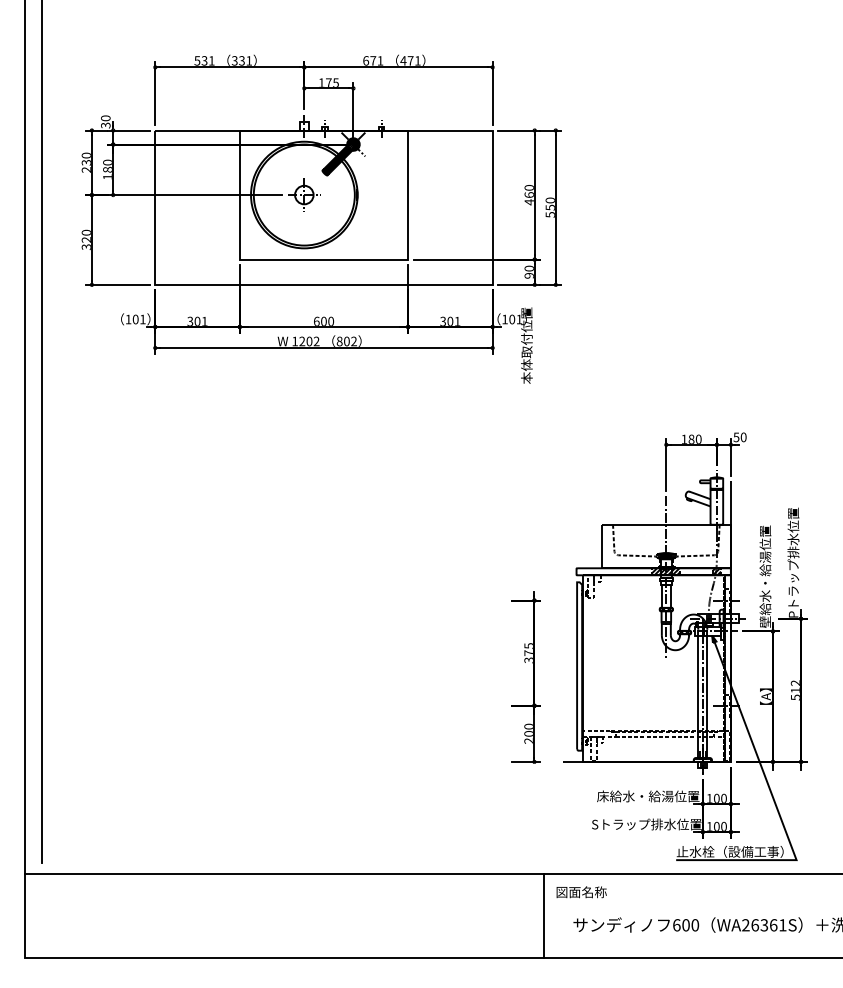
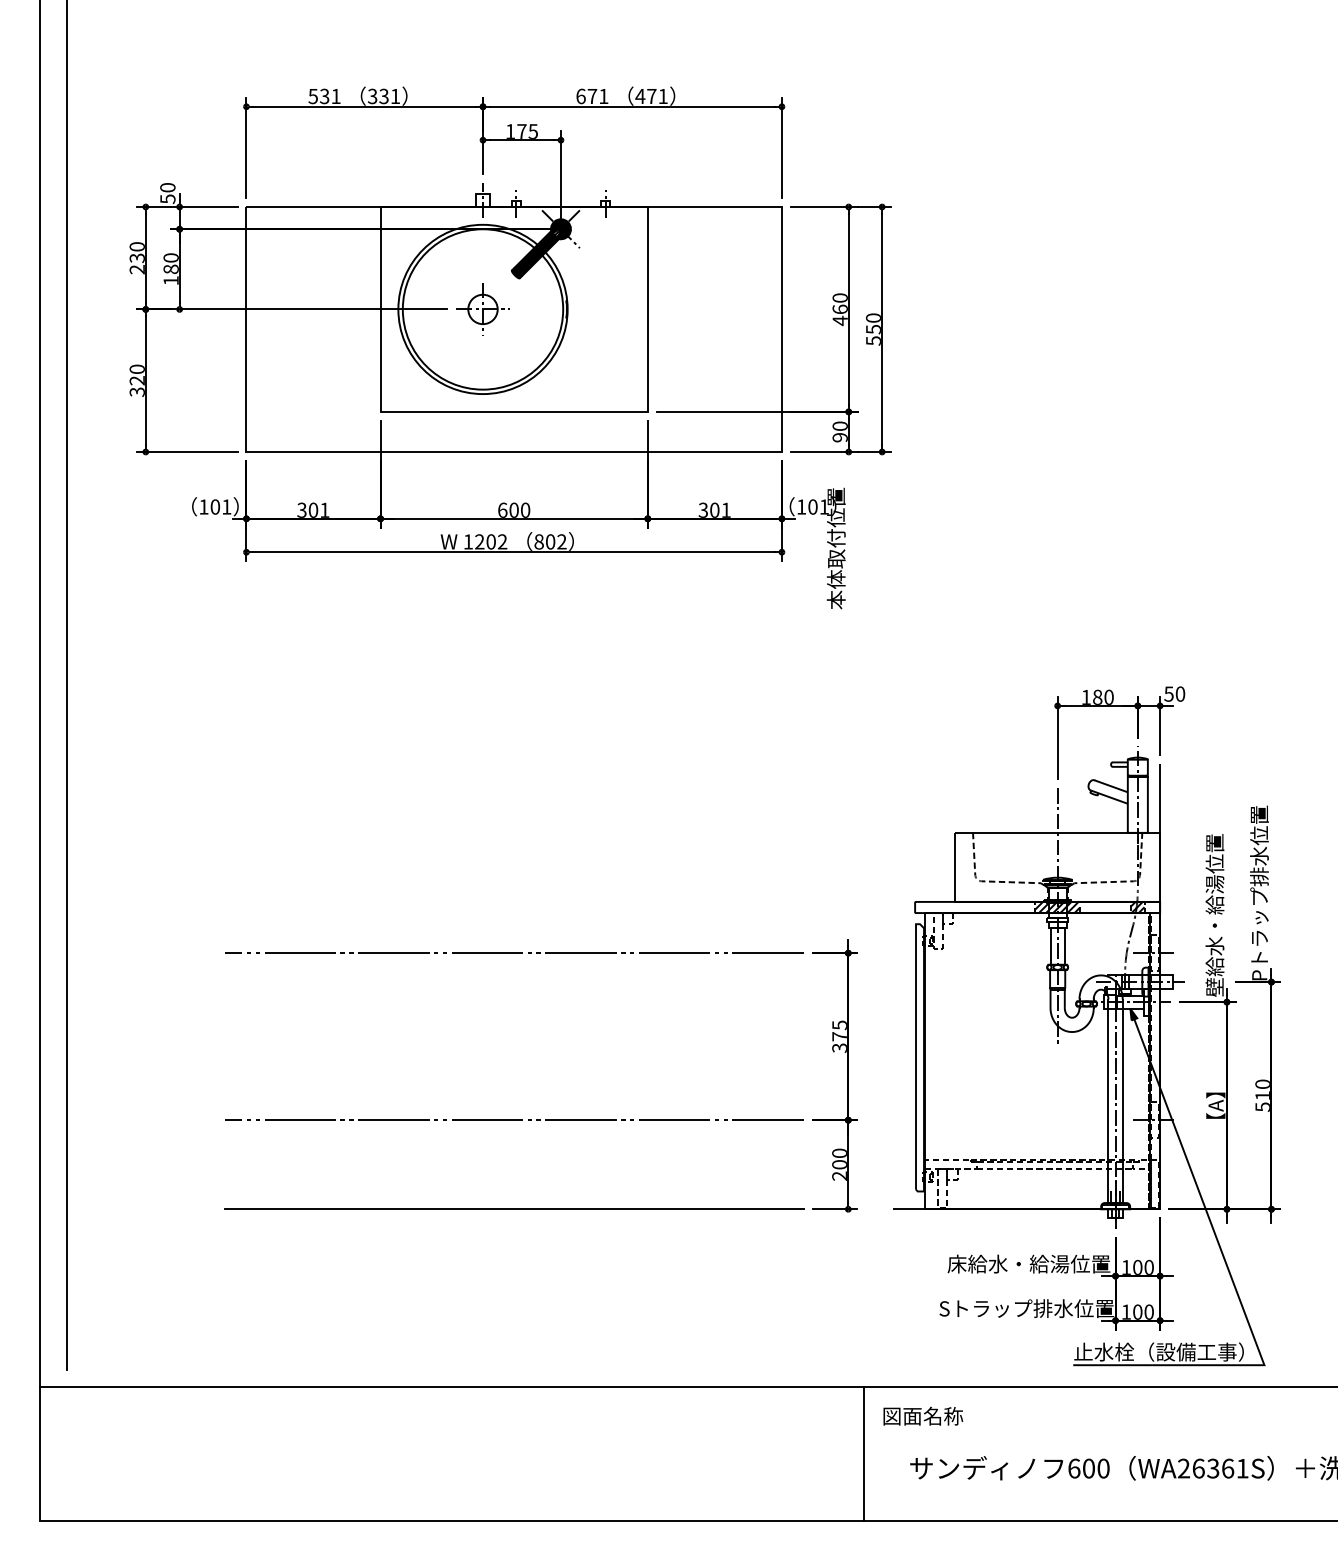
text: (105, 125) -> (167, 199), 30 -> 50
line: (323, 600) -> (513, 953), added
text: (795, 683) -> (1262, 1084), 512 -> 510
line: (323, 705) -> (513, 1119), added
line: (323, 761) -> (513, 1208), added

